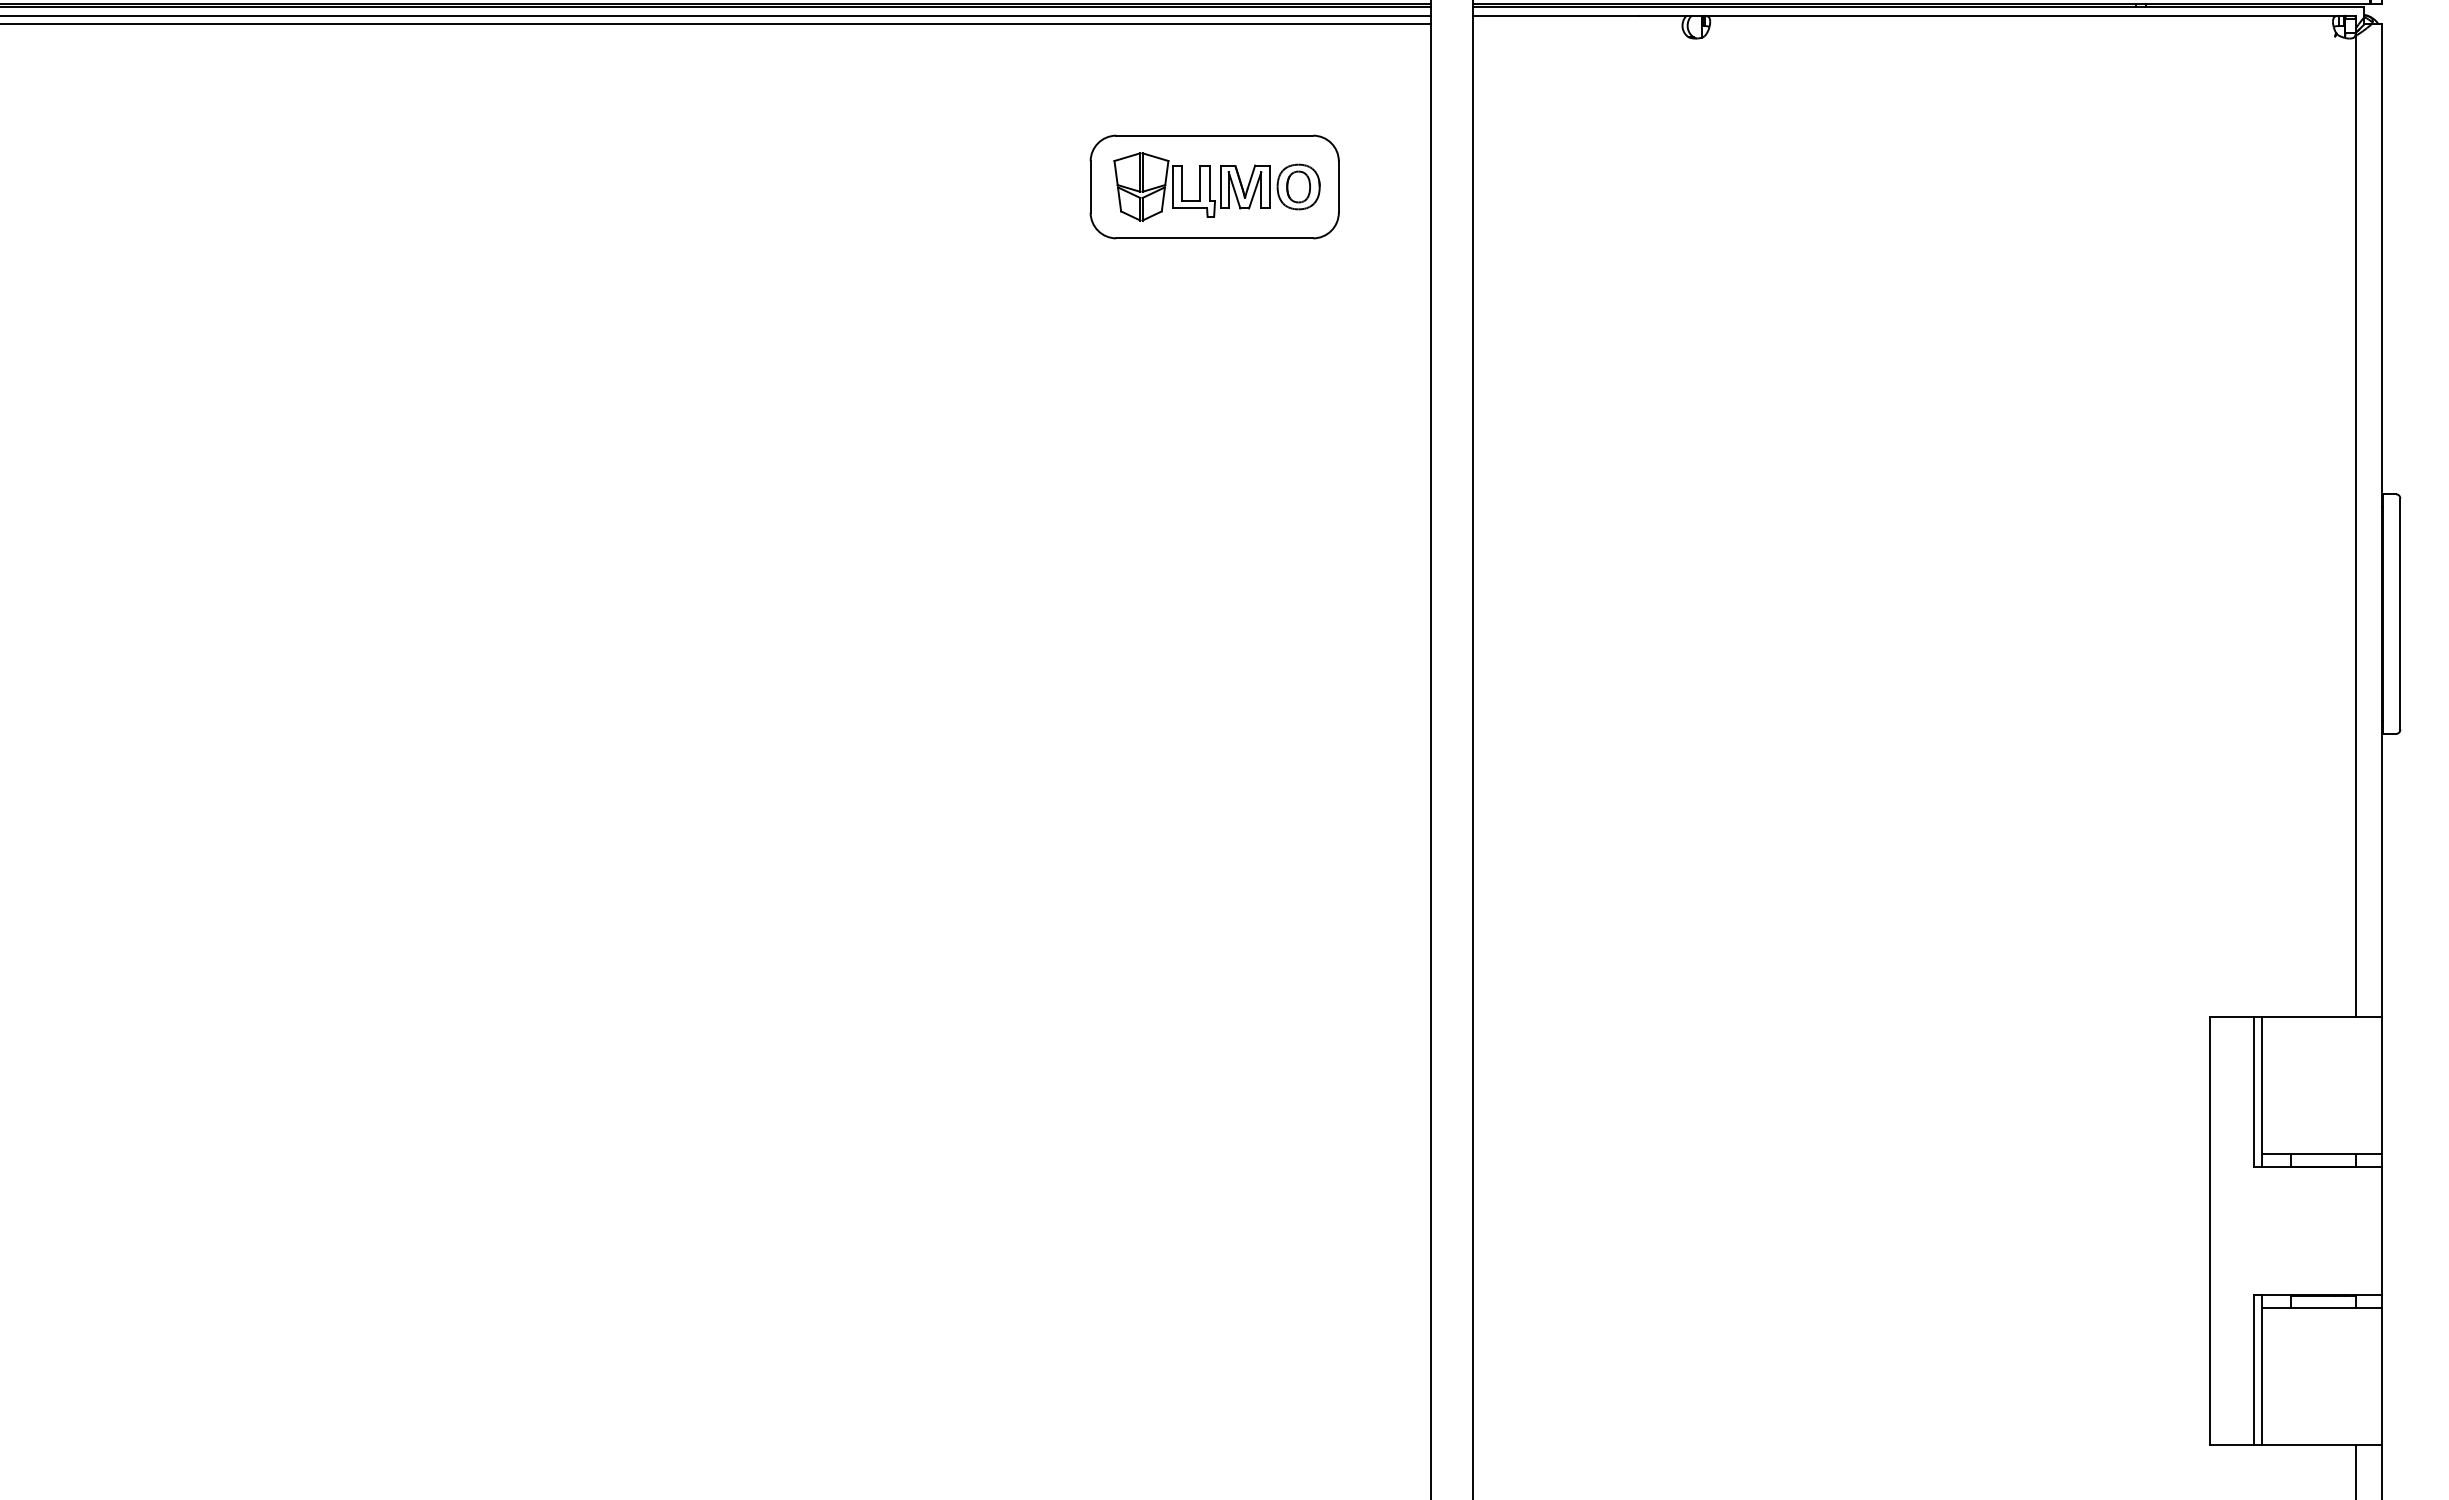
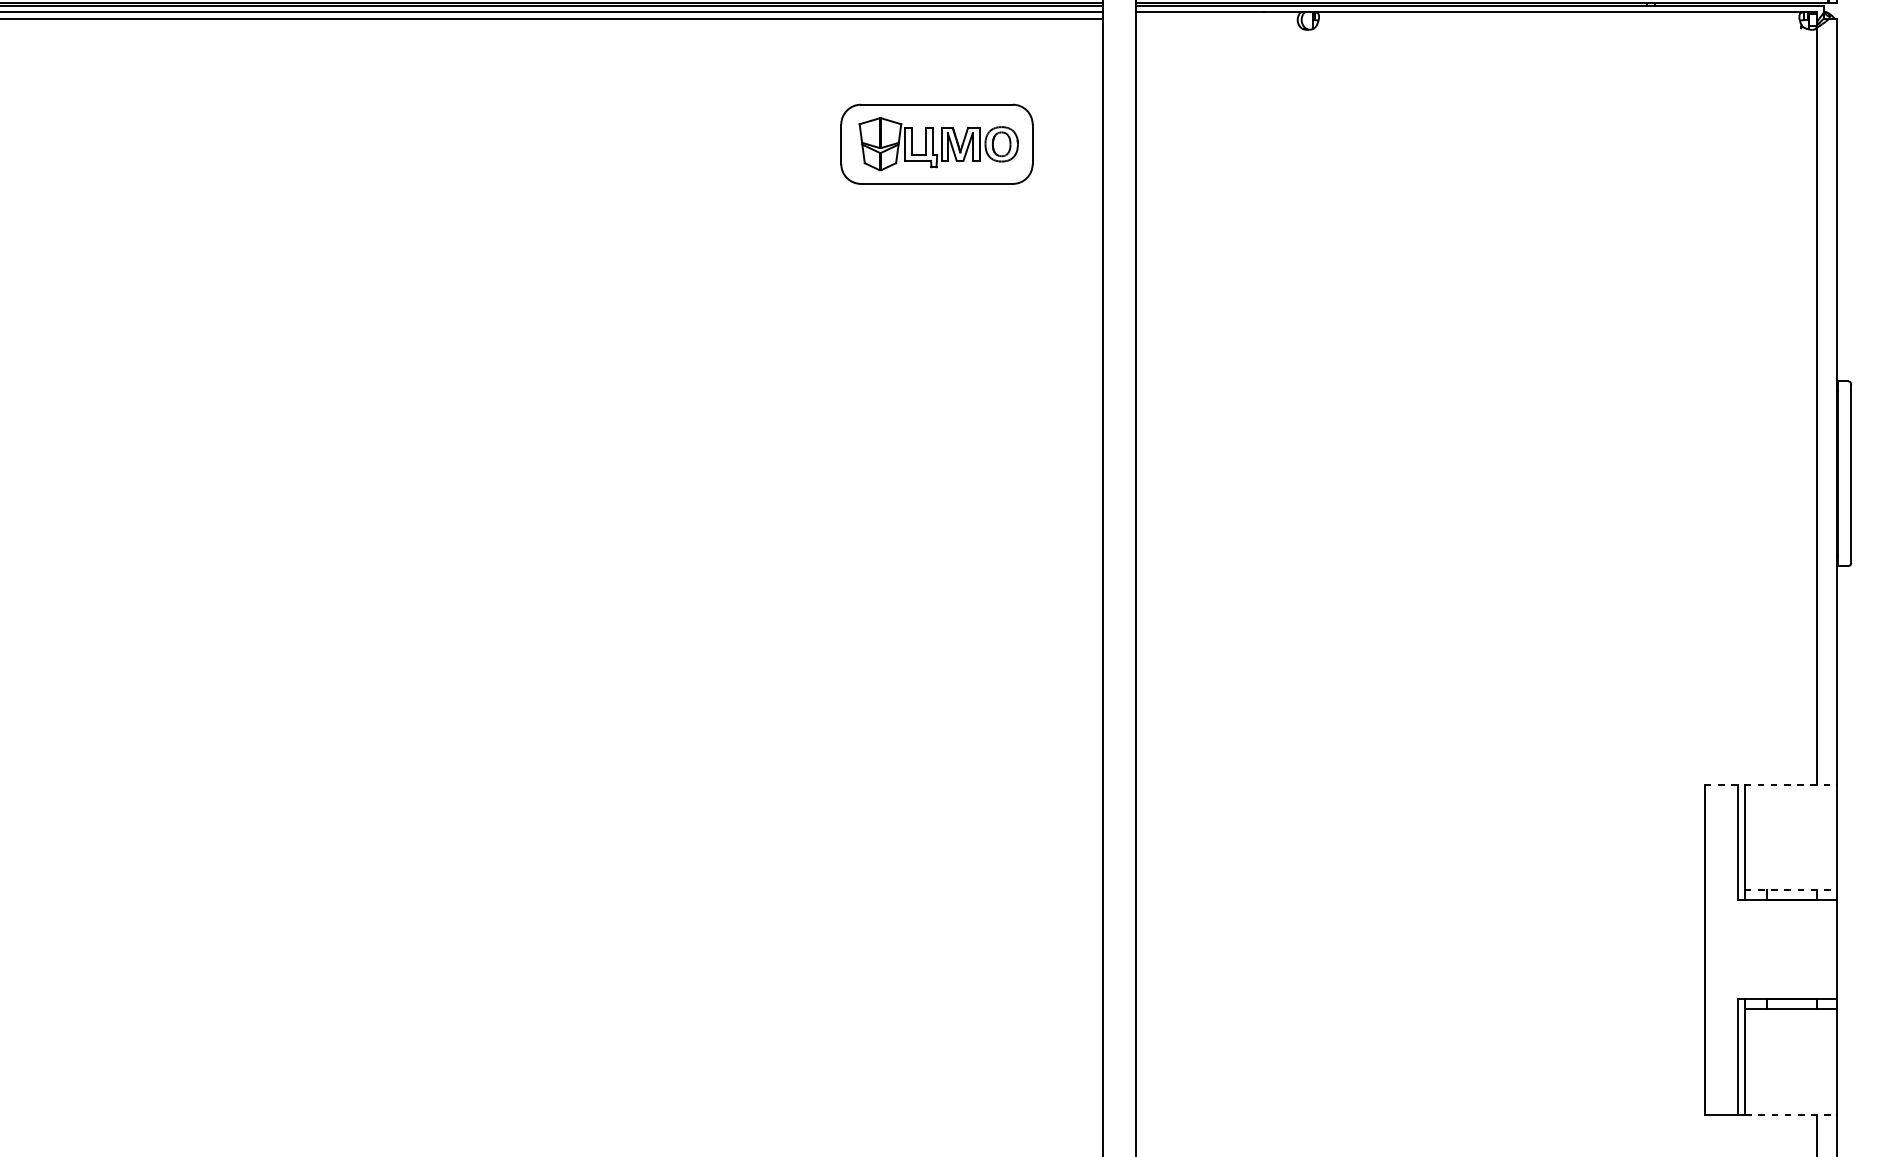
line: (2295, 1017) -> (1770, 784), solid -> dashed
line: (2321, 1154) -> (1790, 890), solid -> dashed
line: (2322, 1445) -> (1791, 1114), solid -> dashed

